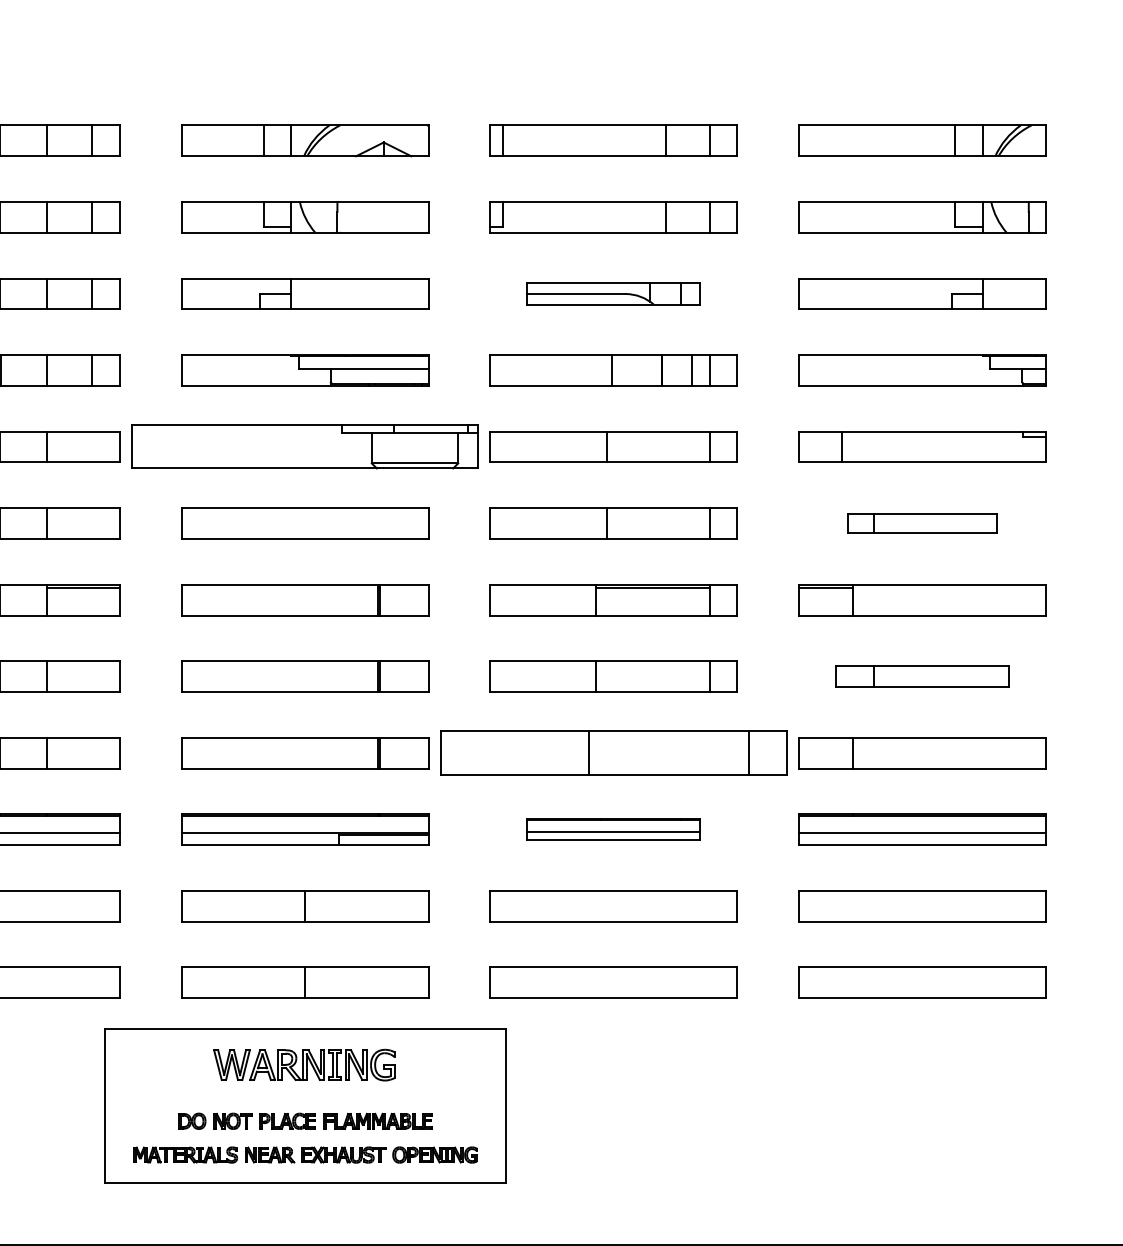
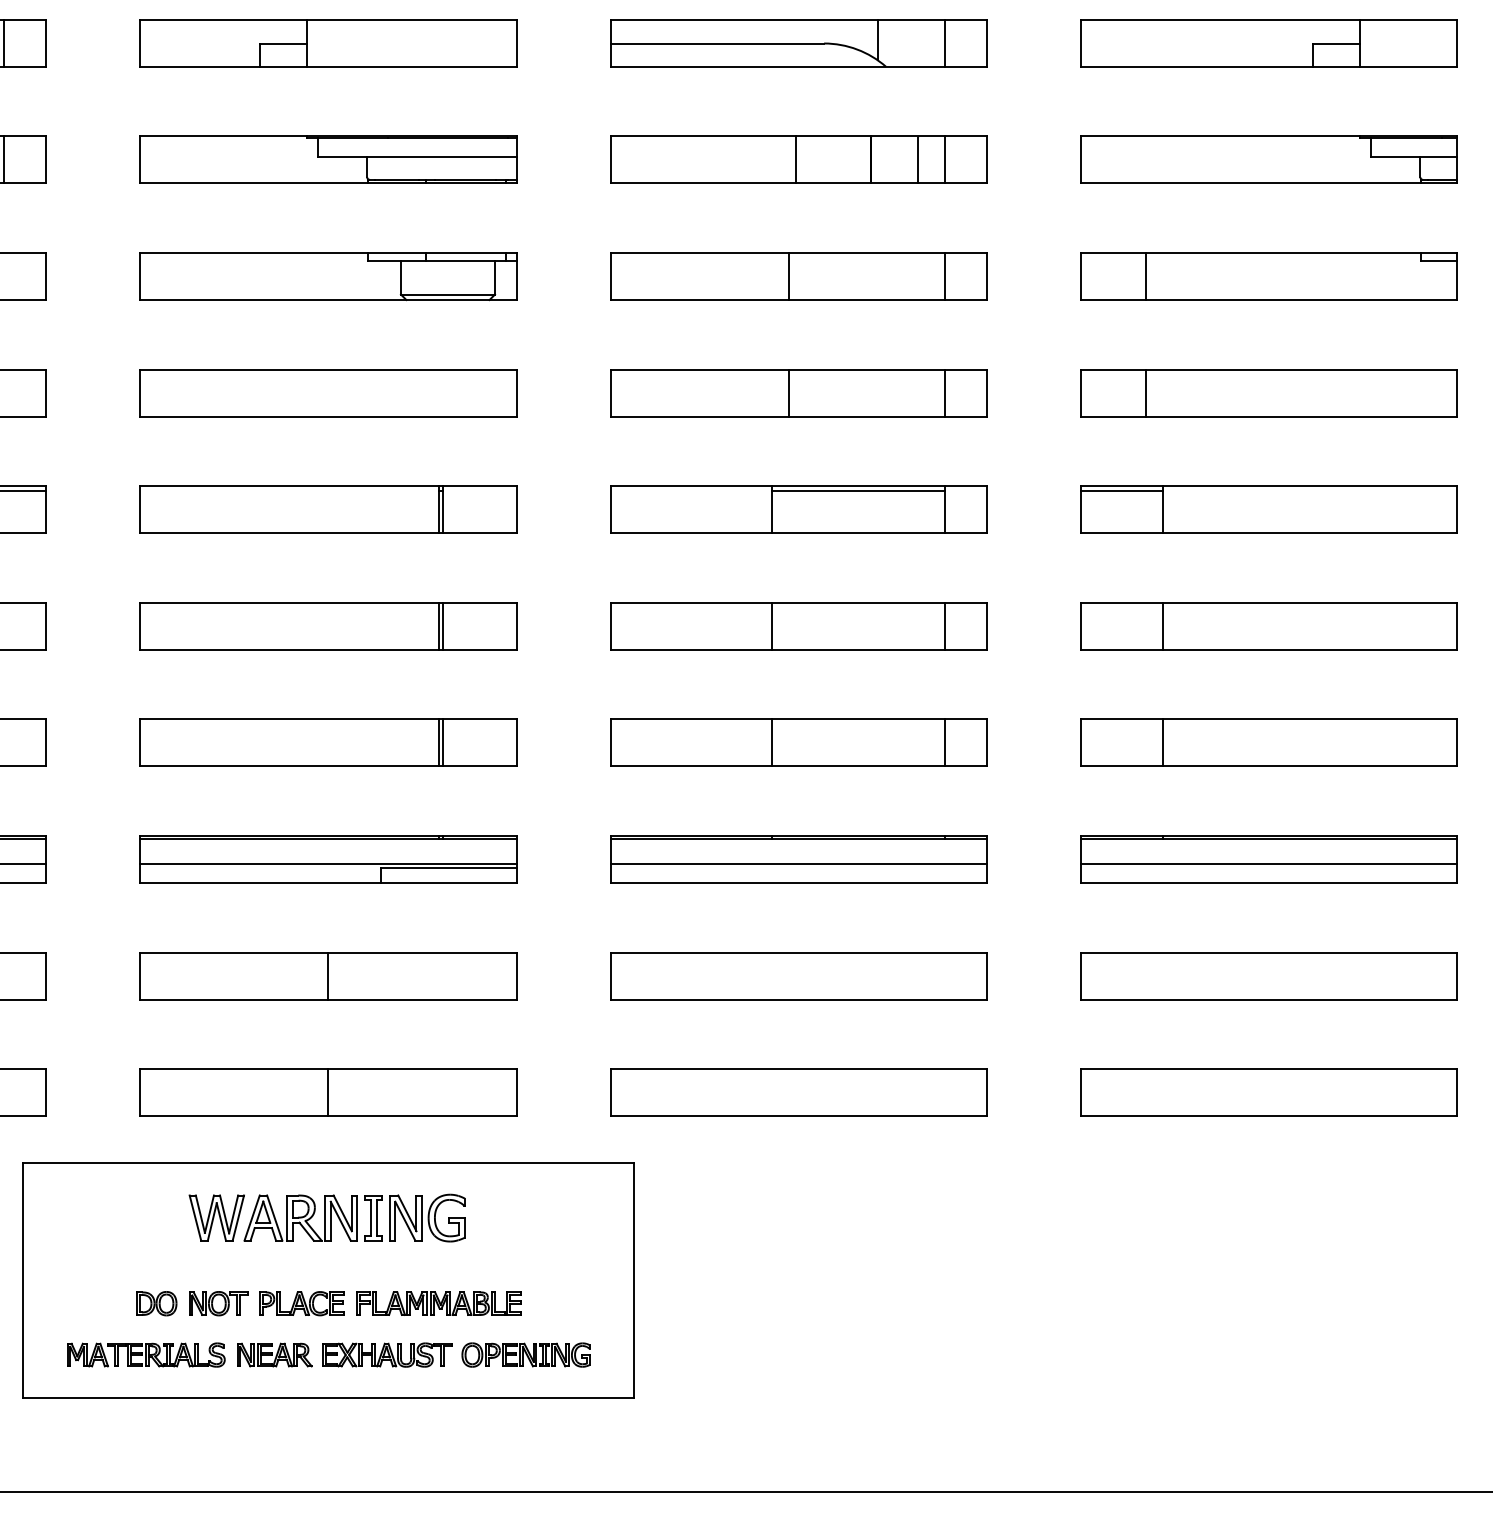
part: (613, 293) -> (797, 42), size x1.43
part: (305, 447) -> (328, 277), size x0.71
part: (922, 523) -> (1268, 393), size x1.67
part: (922, 676) -> (1268, 626), size x1.43
part: (613, 753) -> (797, 743), size x0.71
part: (613, 829) -> (797, 859), size x1.43

